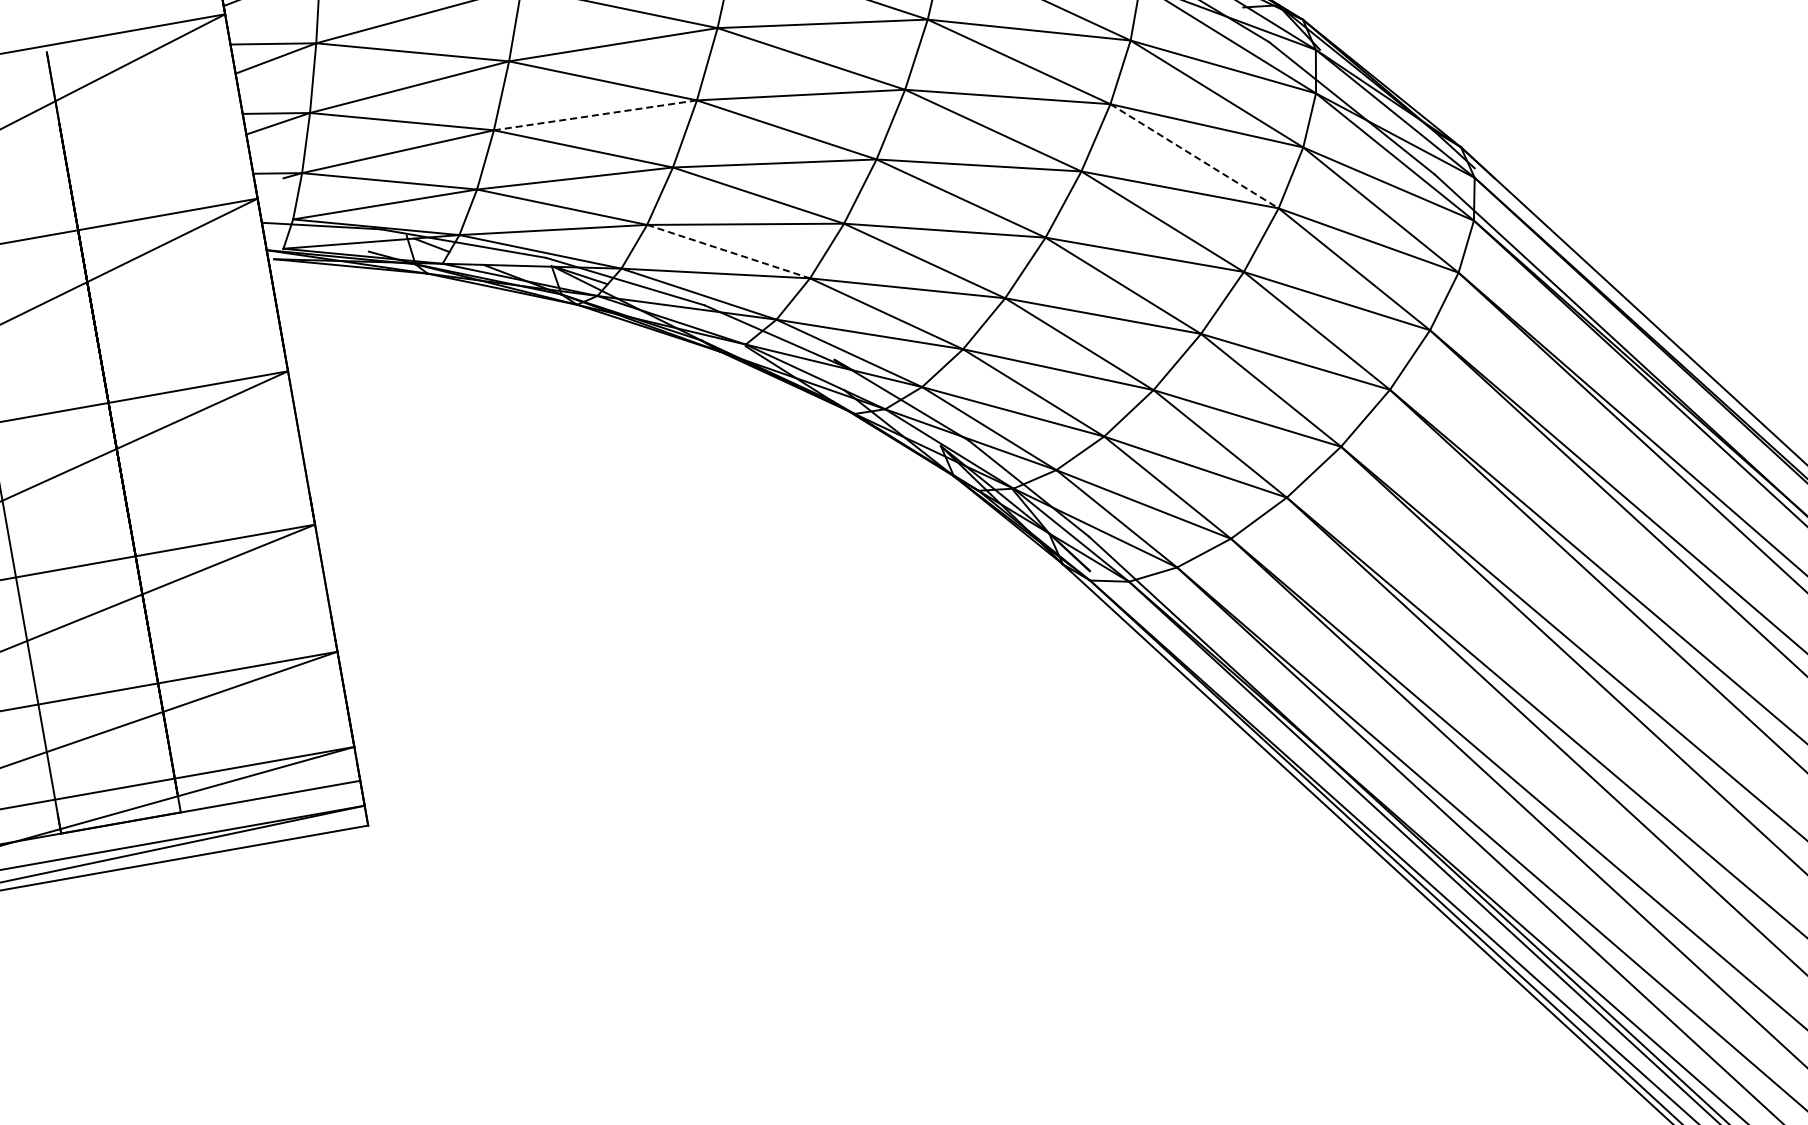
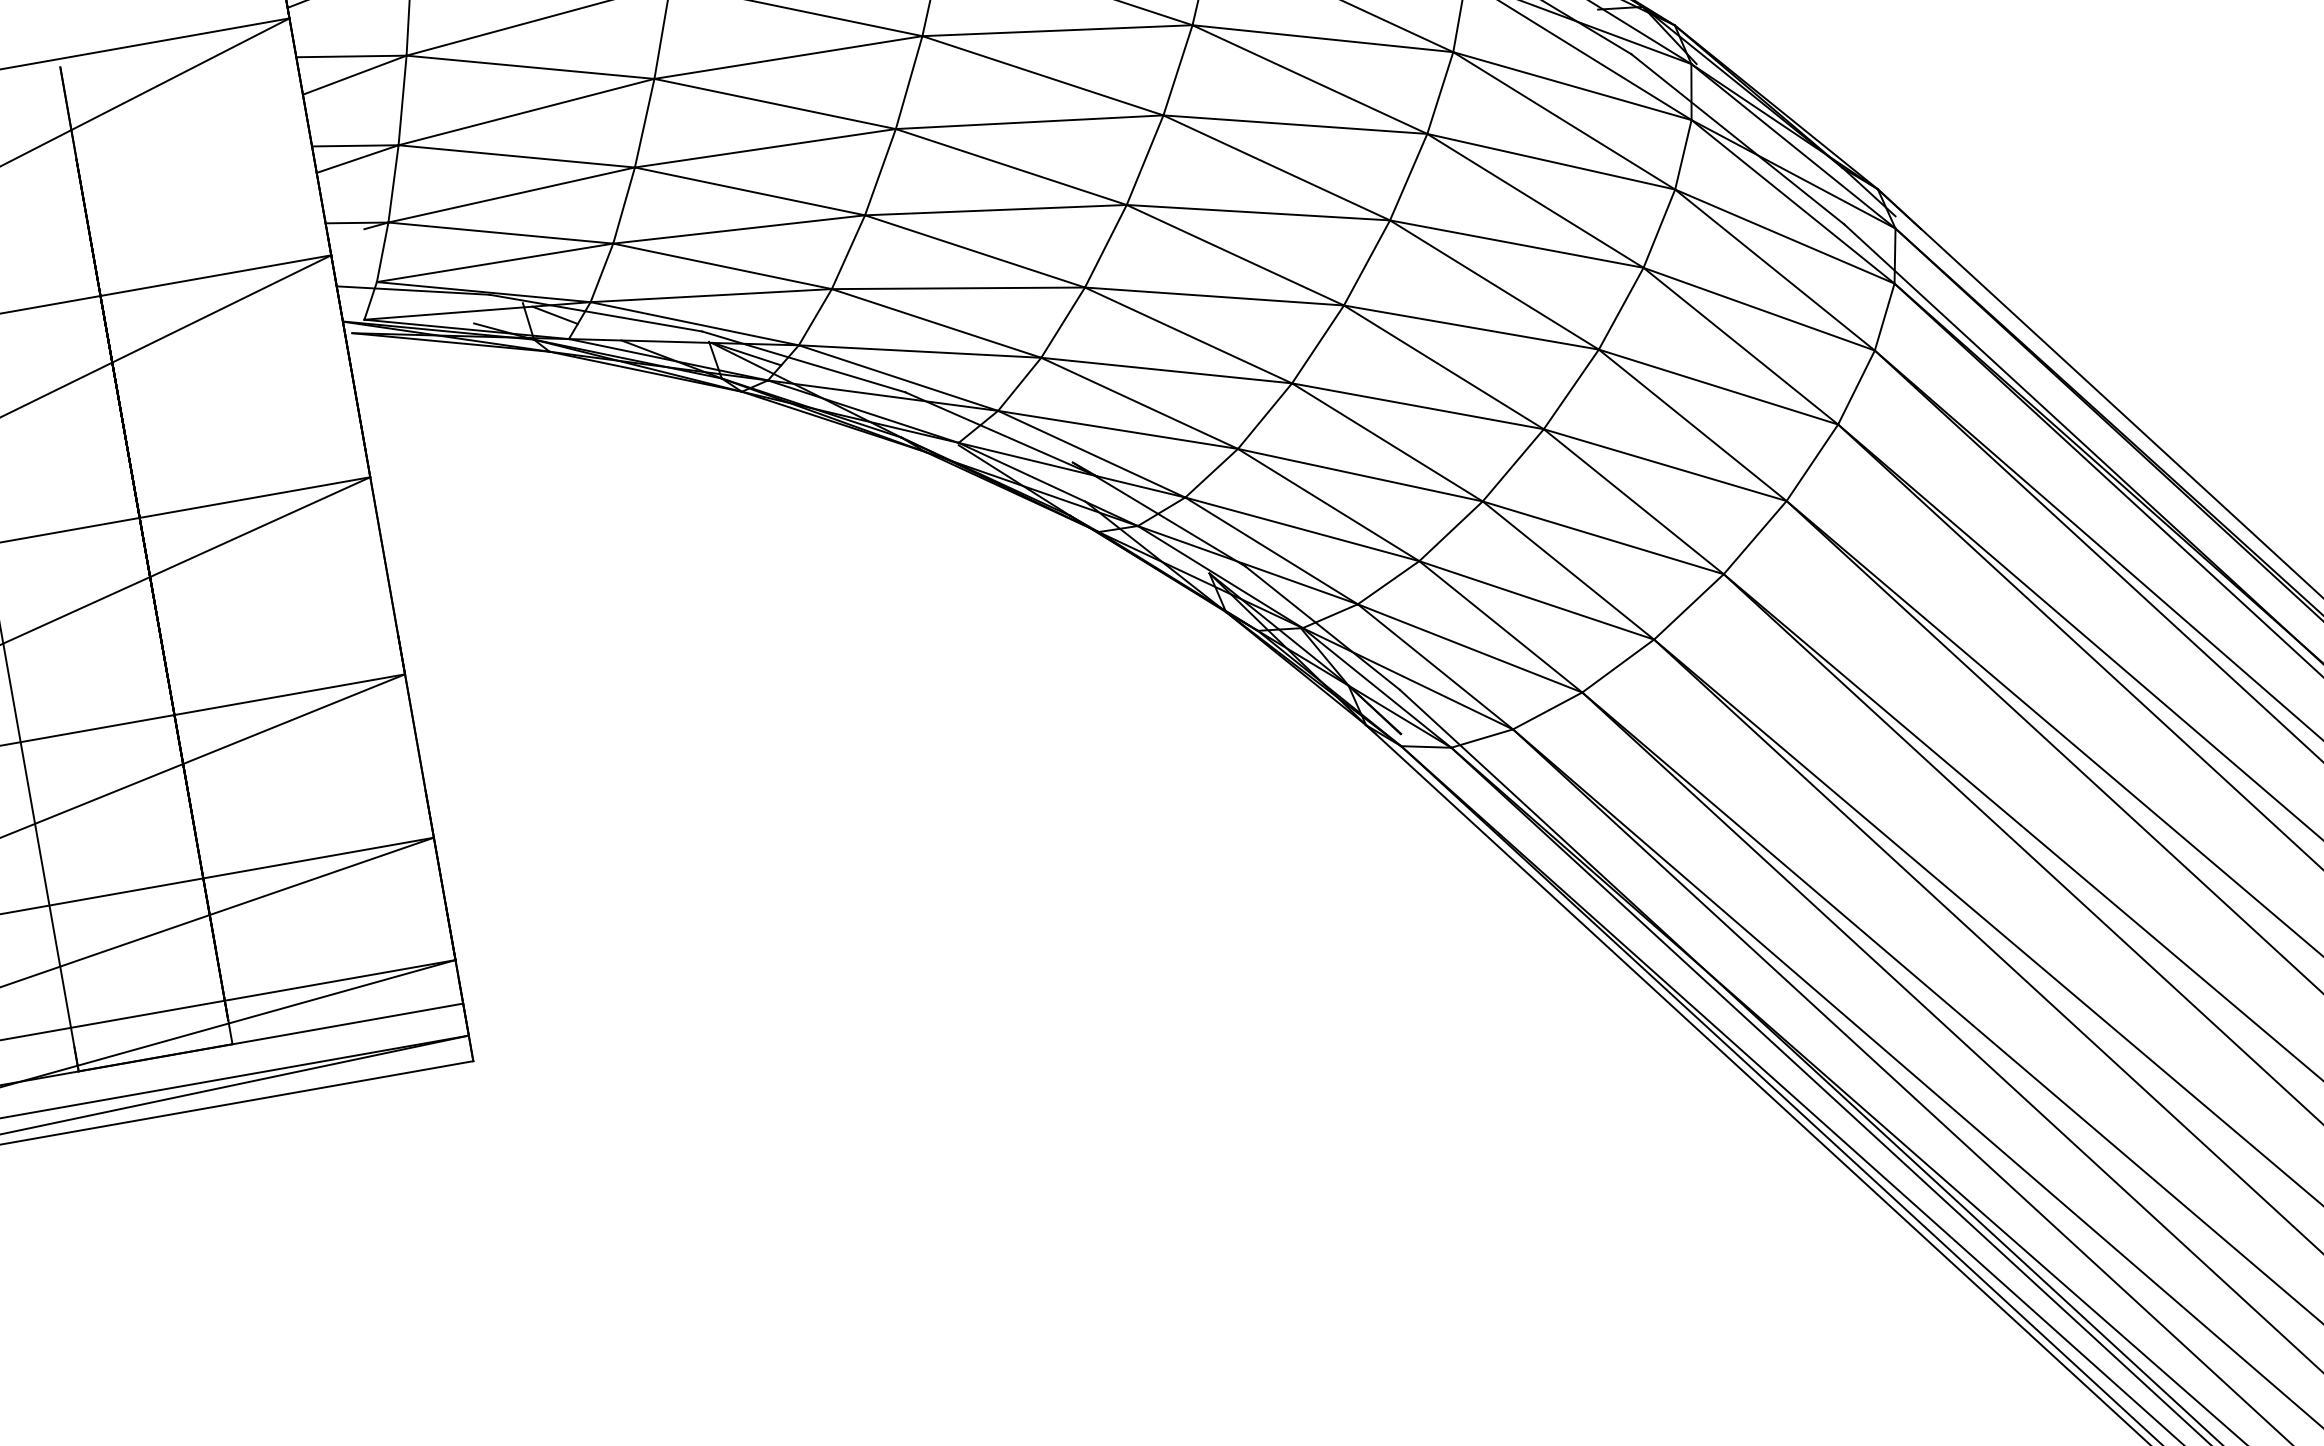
line: (595, 115) -> (765, 148), dashed -> solid
line: (1194, 156) -> (1535, 201), dashed -> solid
line: (728, 251) -> (936, 323), dashed -> solid

